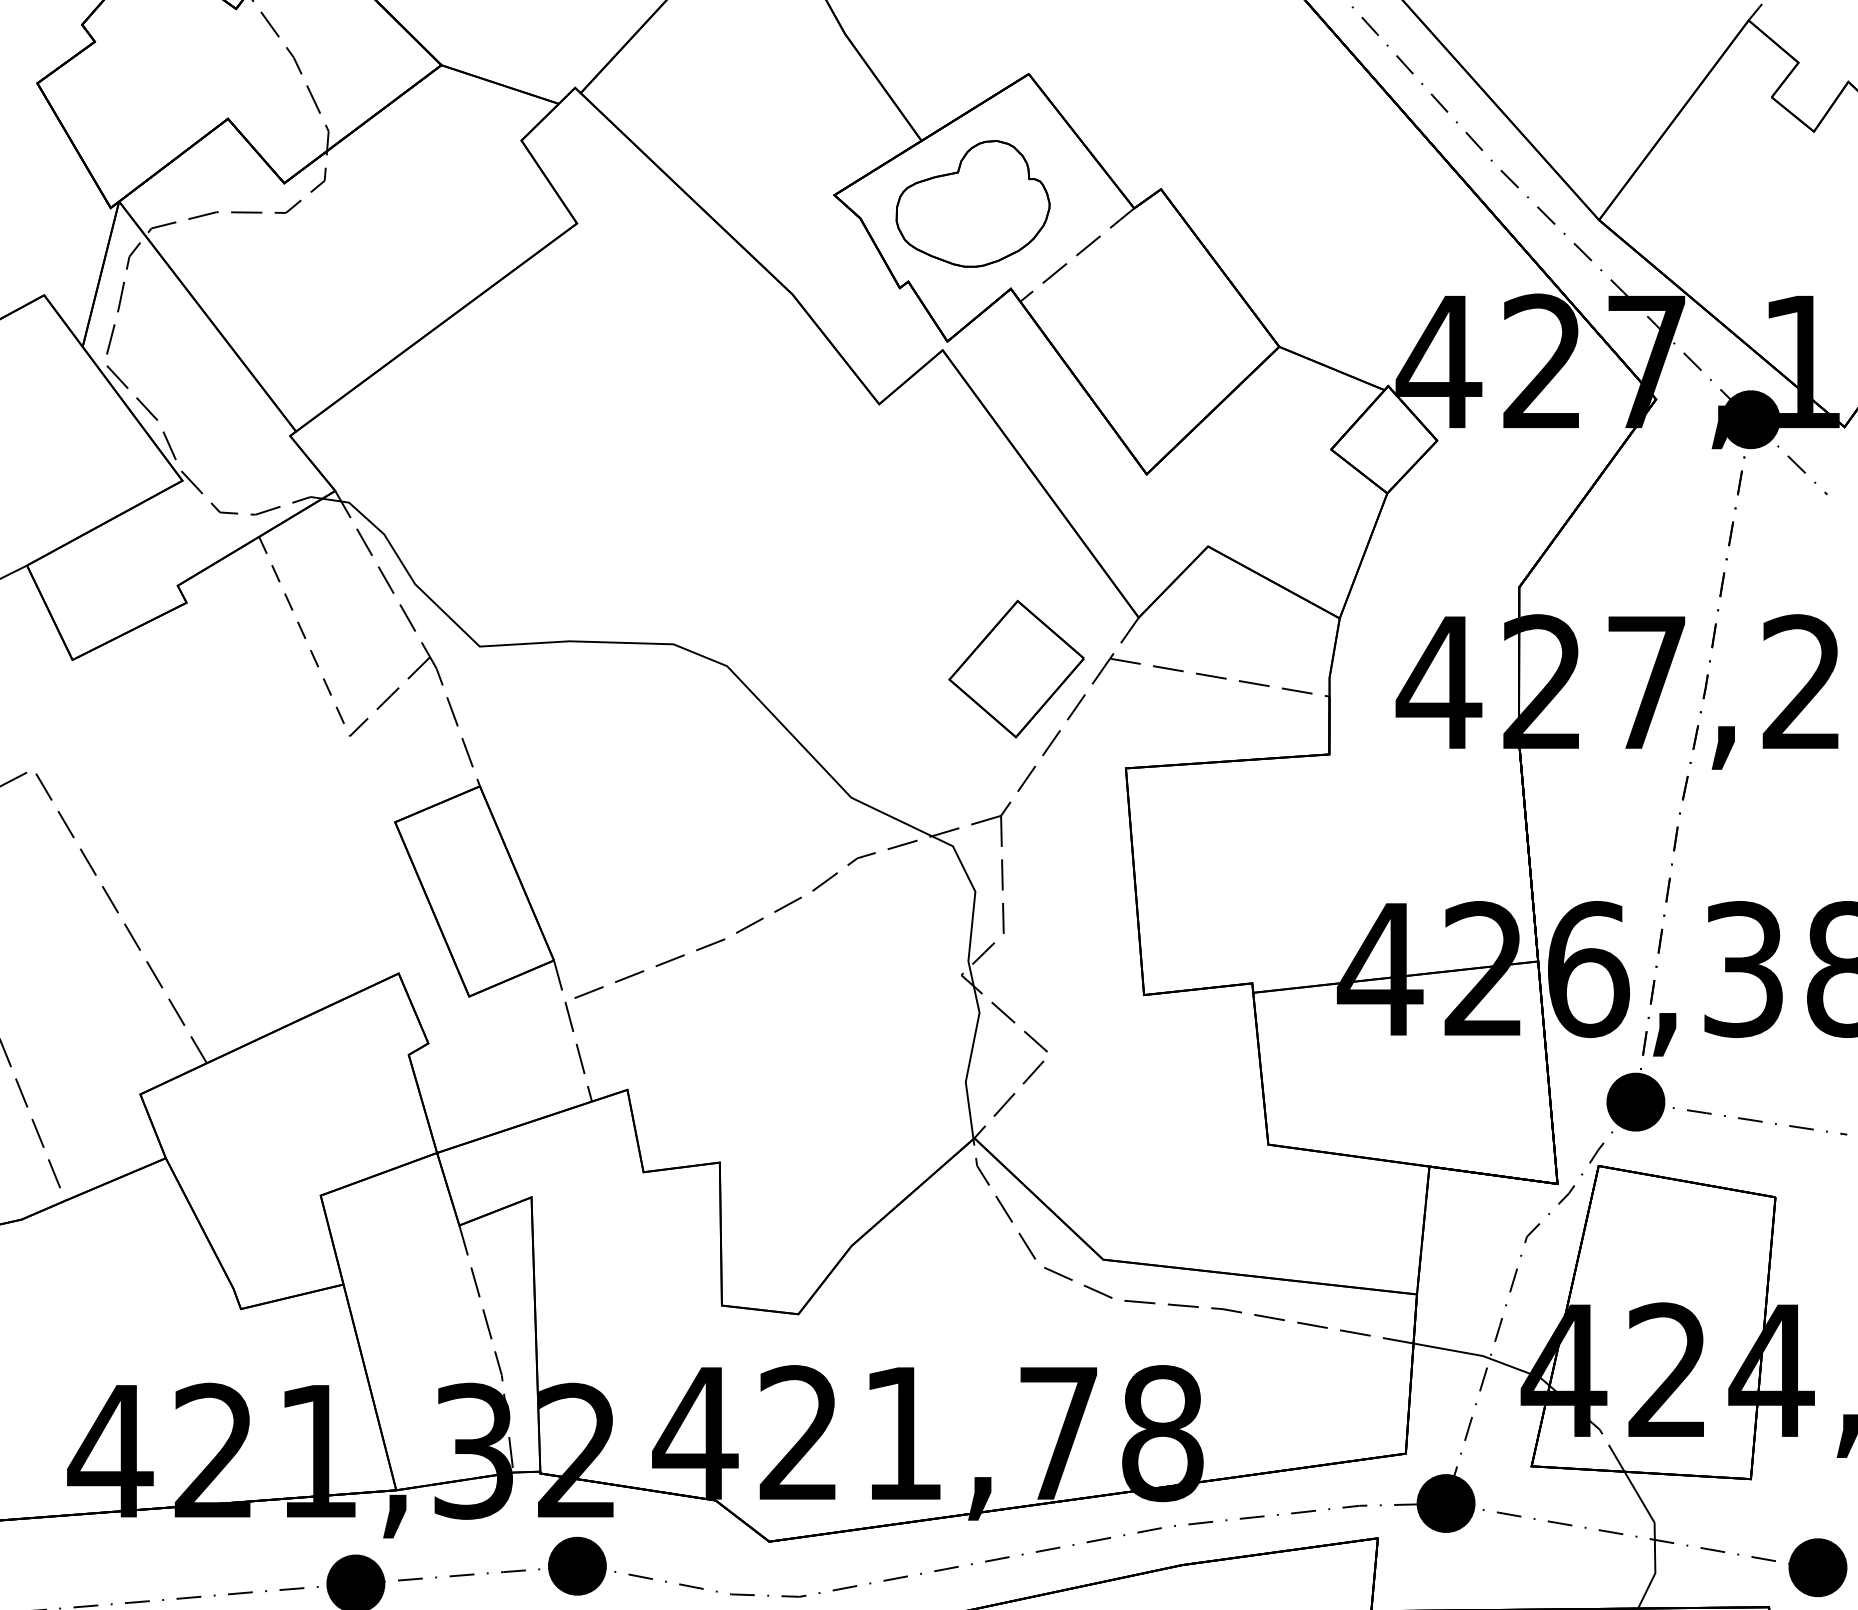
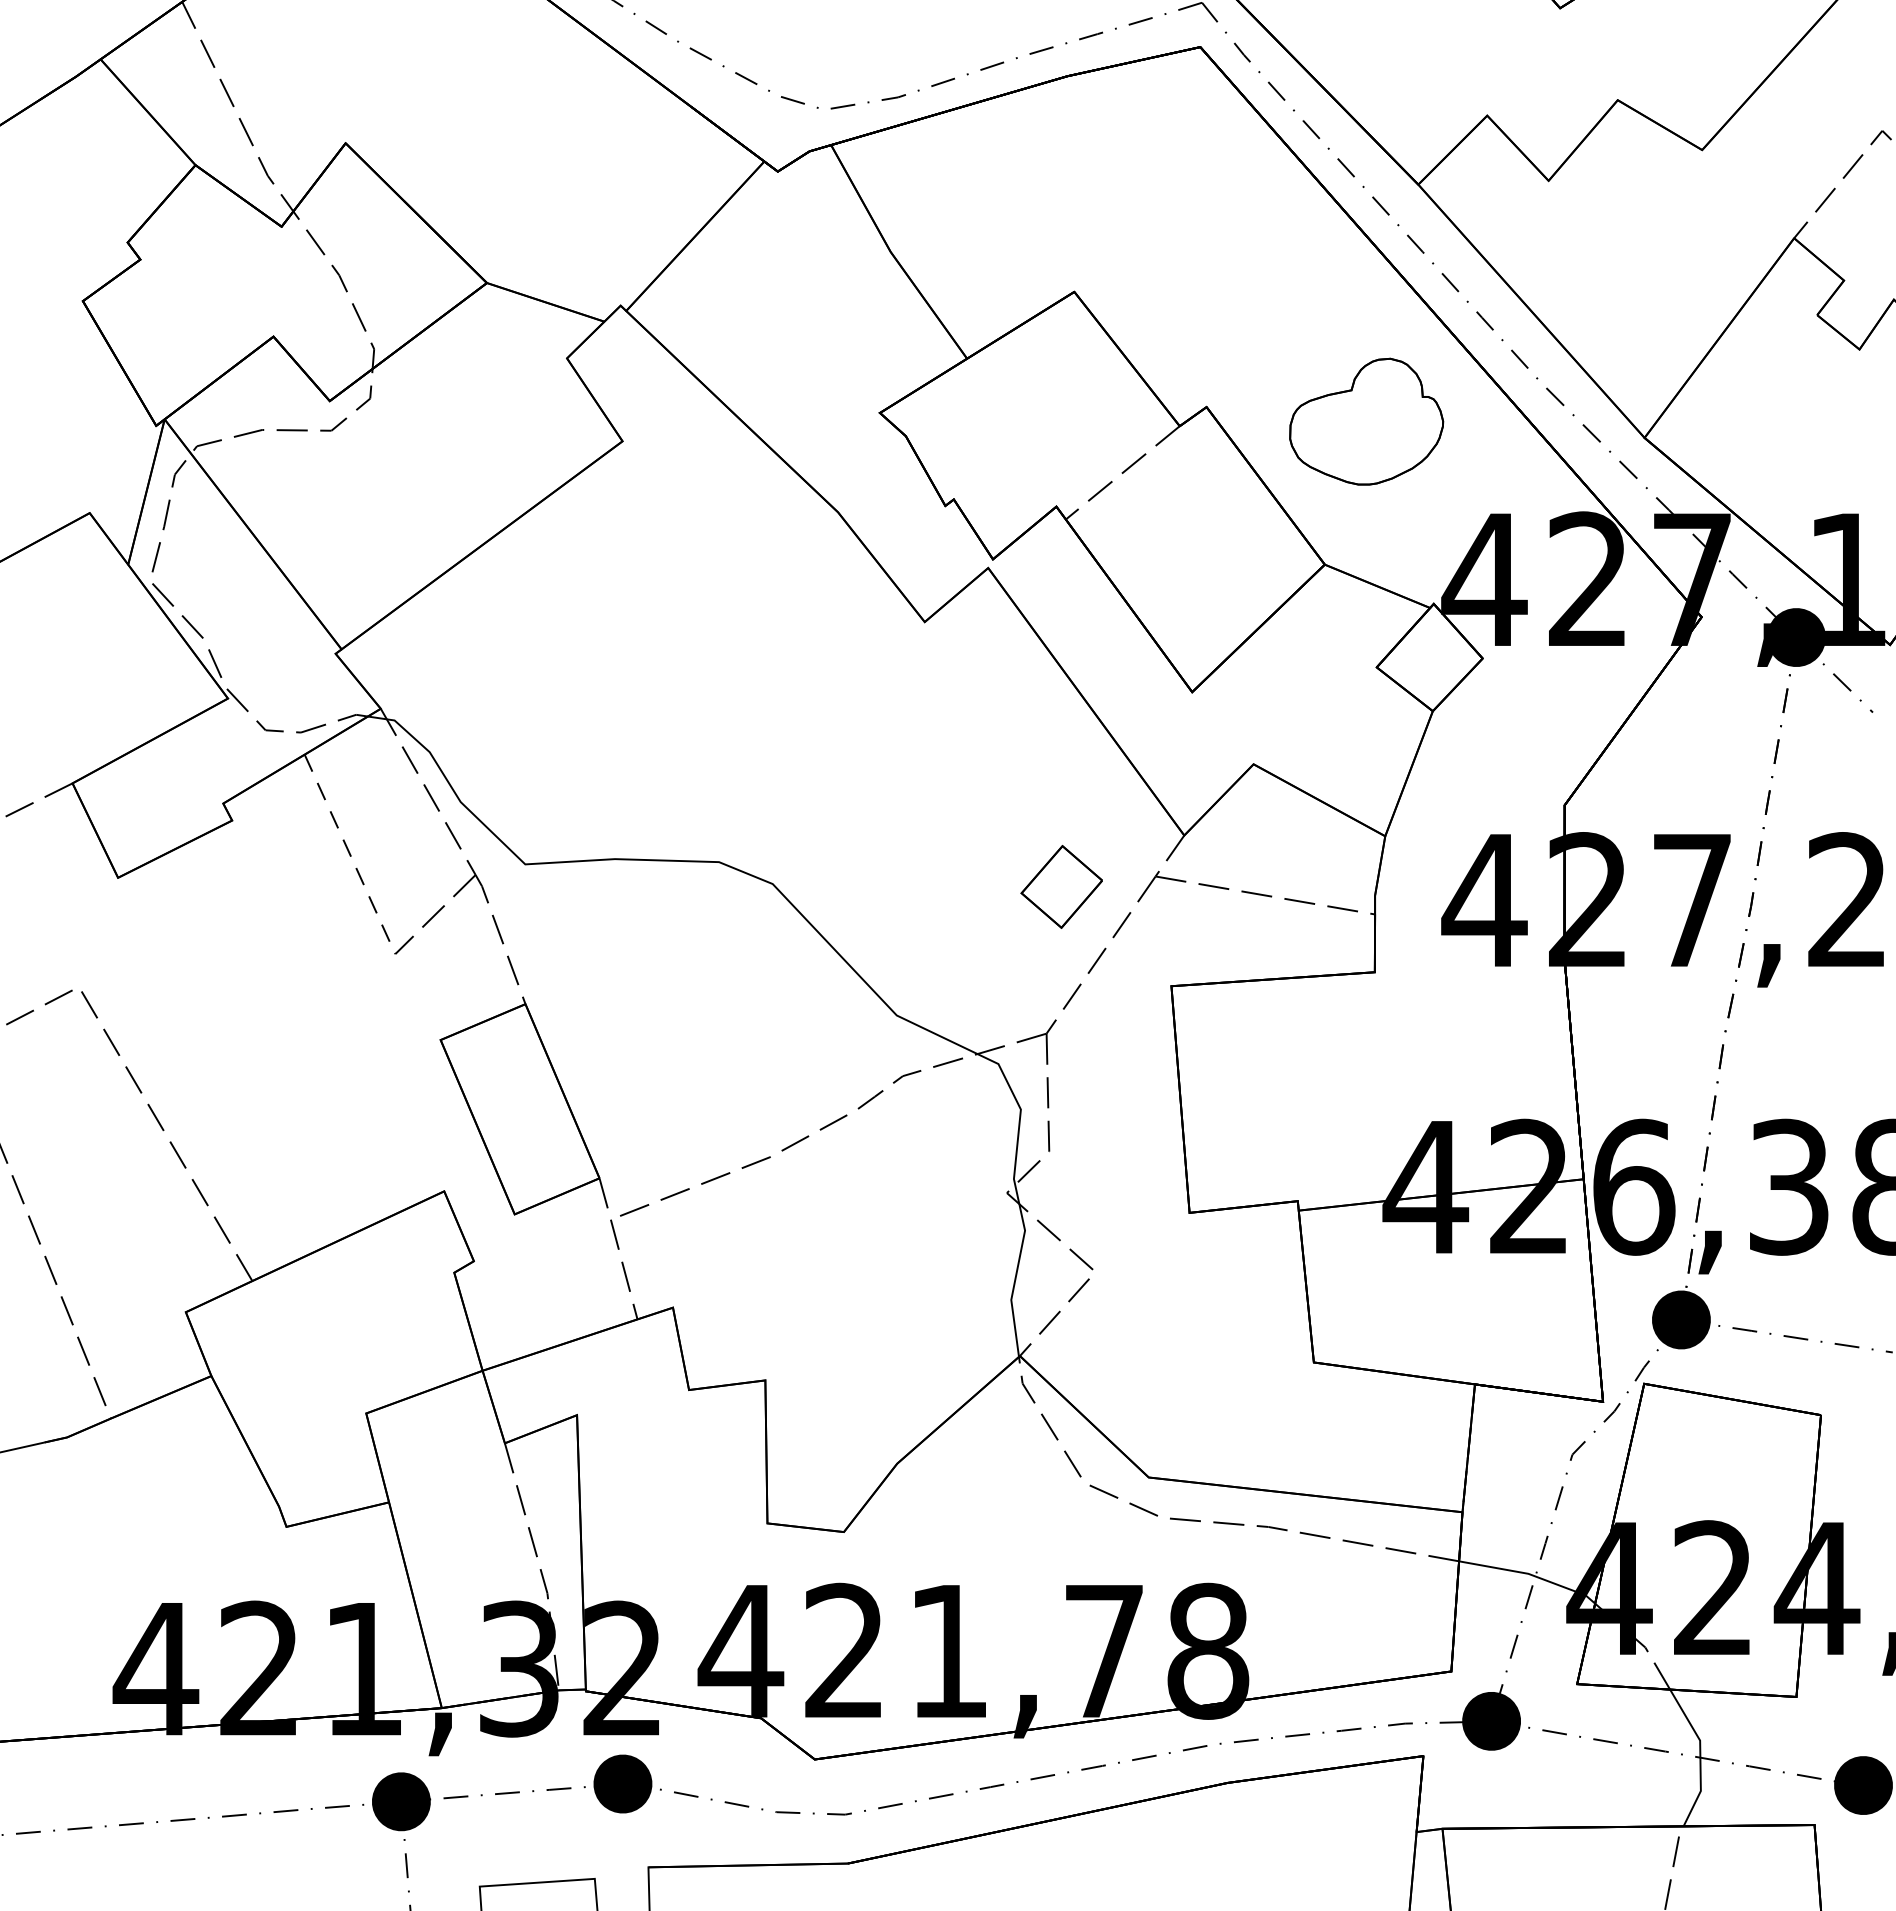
part: (972, 203) -> (1366, 421), moved
part: (1015, 668) -> (1061, 886), size x0.6

